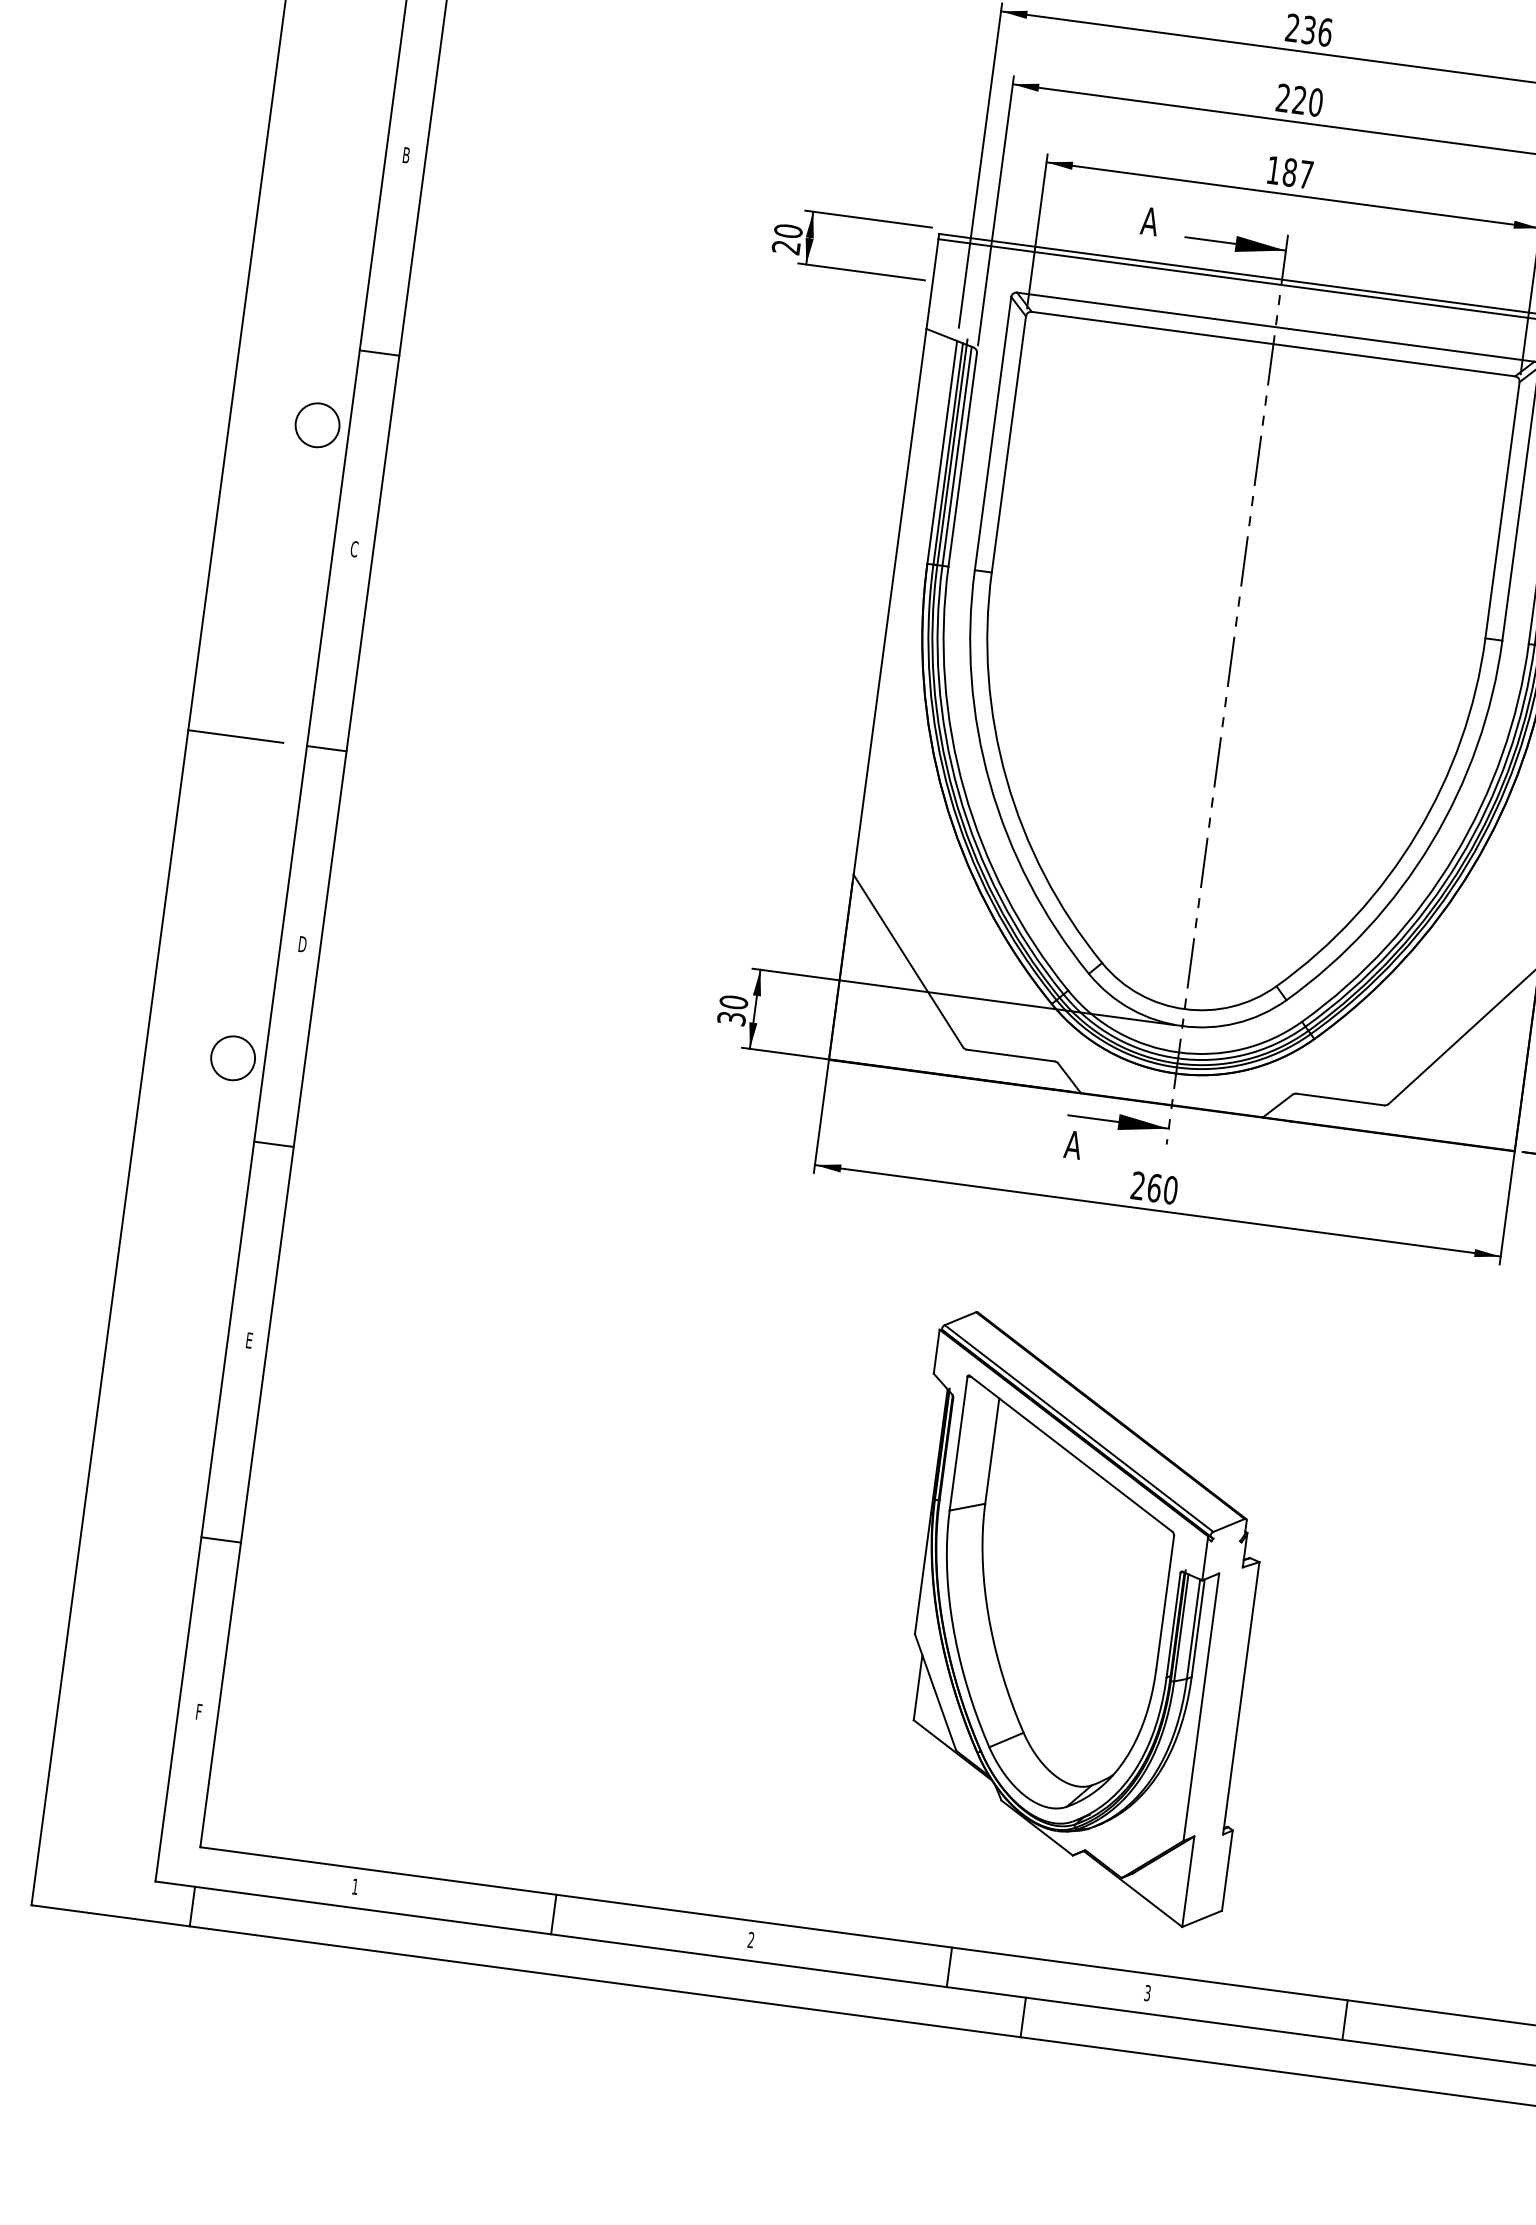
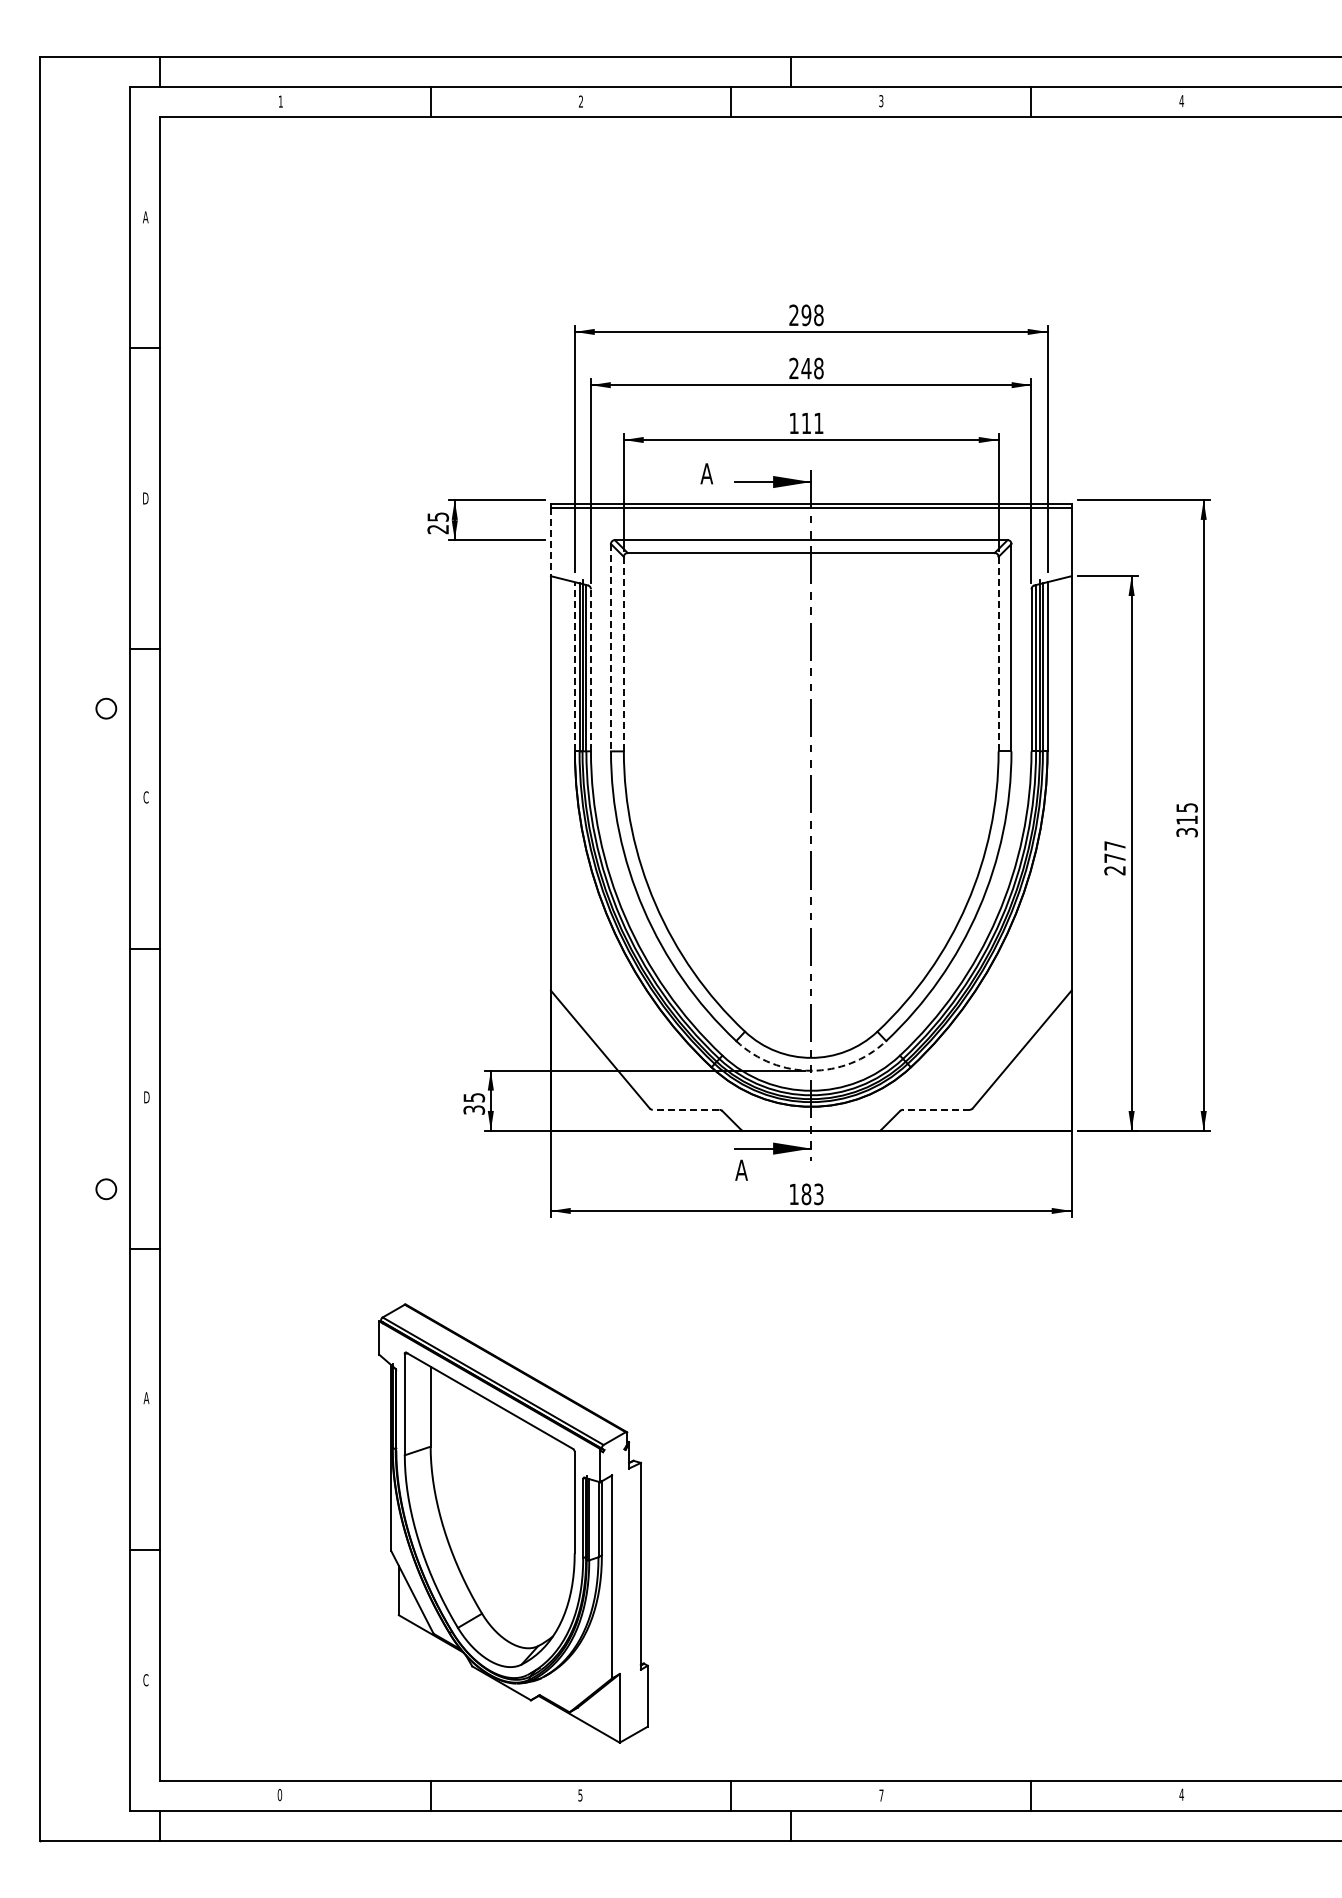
text: (1317, 30) -> (812, 314), 236 -> 298
text: (1307, 101) -> (812, 368), 220 -> 248
text: (406, 155) -> (145, 498), B -> D
text: (1297, 173) -> (812, 423), 187 -> 111
text: (788, 230) -> (438, 516), 20 -> 25
line: (931, 284) -> (550, 542), solid -> dashed
circle: (316, 424) -> (105, 708), size x0.6
line: (993, 433) -> (611, 647), solid -> dashed
line: (1008, 444) -> (623, 654), solid -> dashed
line: (941, 451) -> (574, 666), solid -> dashed
line: (962, 458) -> (590, 669), solid -> dashed
line: (1502, 509) -> (998, 653), solid -> dashed
line: (235, 737) -> (76, 949), removed
text: (734, 1002) -> (474, 1097), 30 -> 35
arc: (1182, 1025) -> (811, 1070), solid -> dashed
line: (1010, 1055) -> (685, 1109), solid -> dashed
circle: (232, 1057) -> (105, 1188), size x0.6
line: (1339, 1098) -> (935, 1109), solid -> dashed
text: (1154, 1188) -> (806, 1194), 260 -> 183
text: (249, 1339) -> (146, 1397), E -> A
part: (1080, 1619) -> (513, 1523), moved
text: (198, 1712) -> (145, 1680), F -> C
text: (354, 1887) -> (279, 1795), 1 -> 0
text: (751, 1940) -> (580, 1795), 2 -> 5
text: (1147, 1993) -> (881, 1795), 3 -> 7

